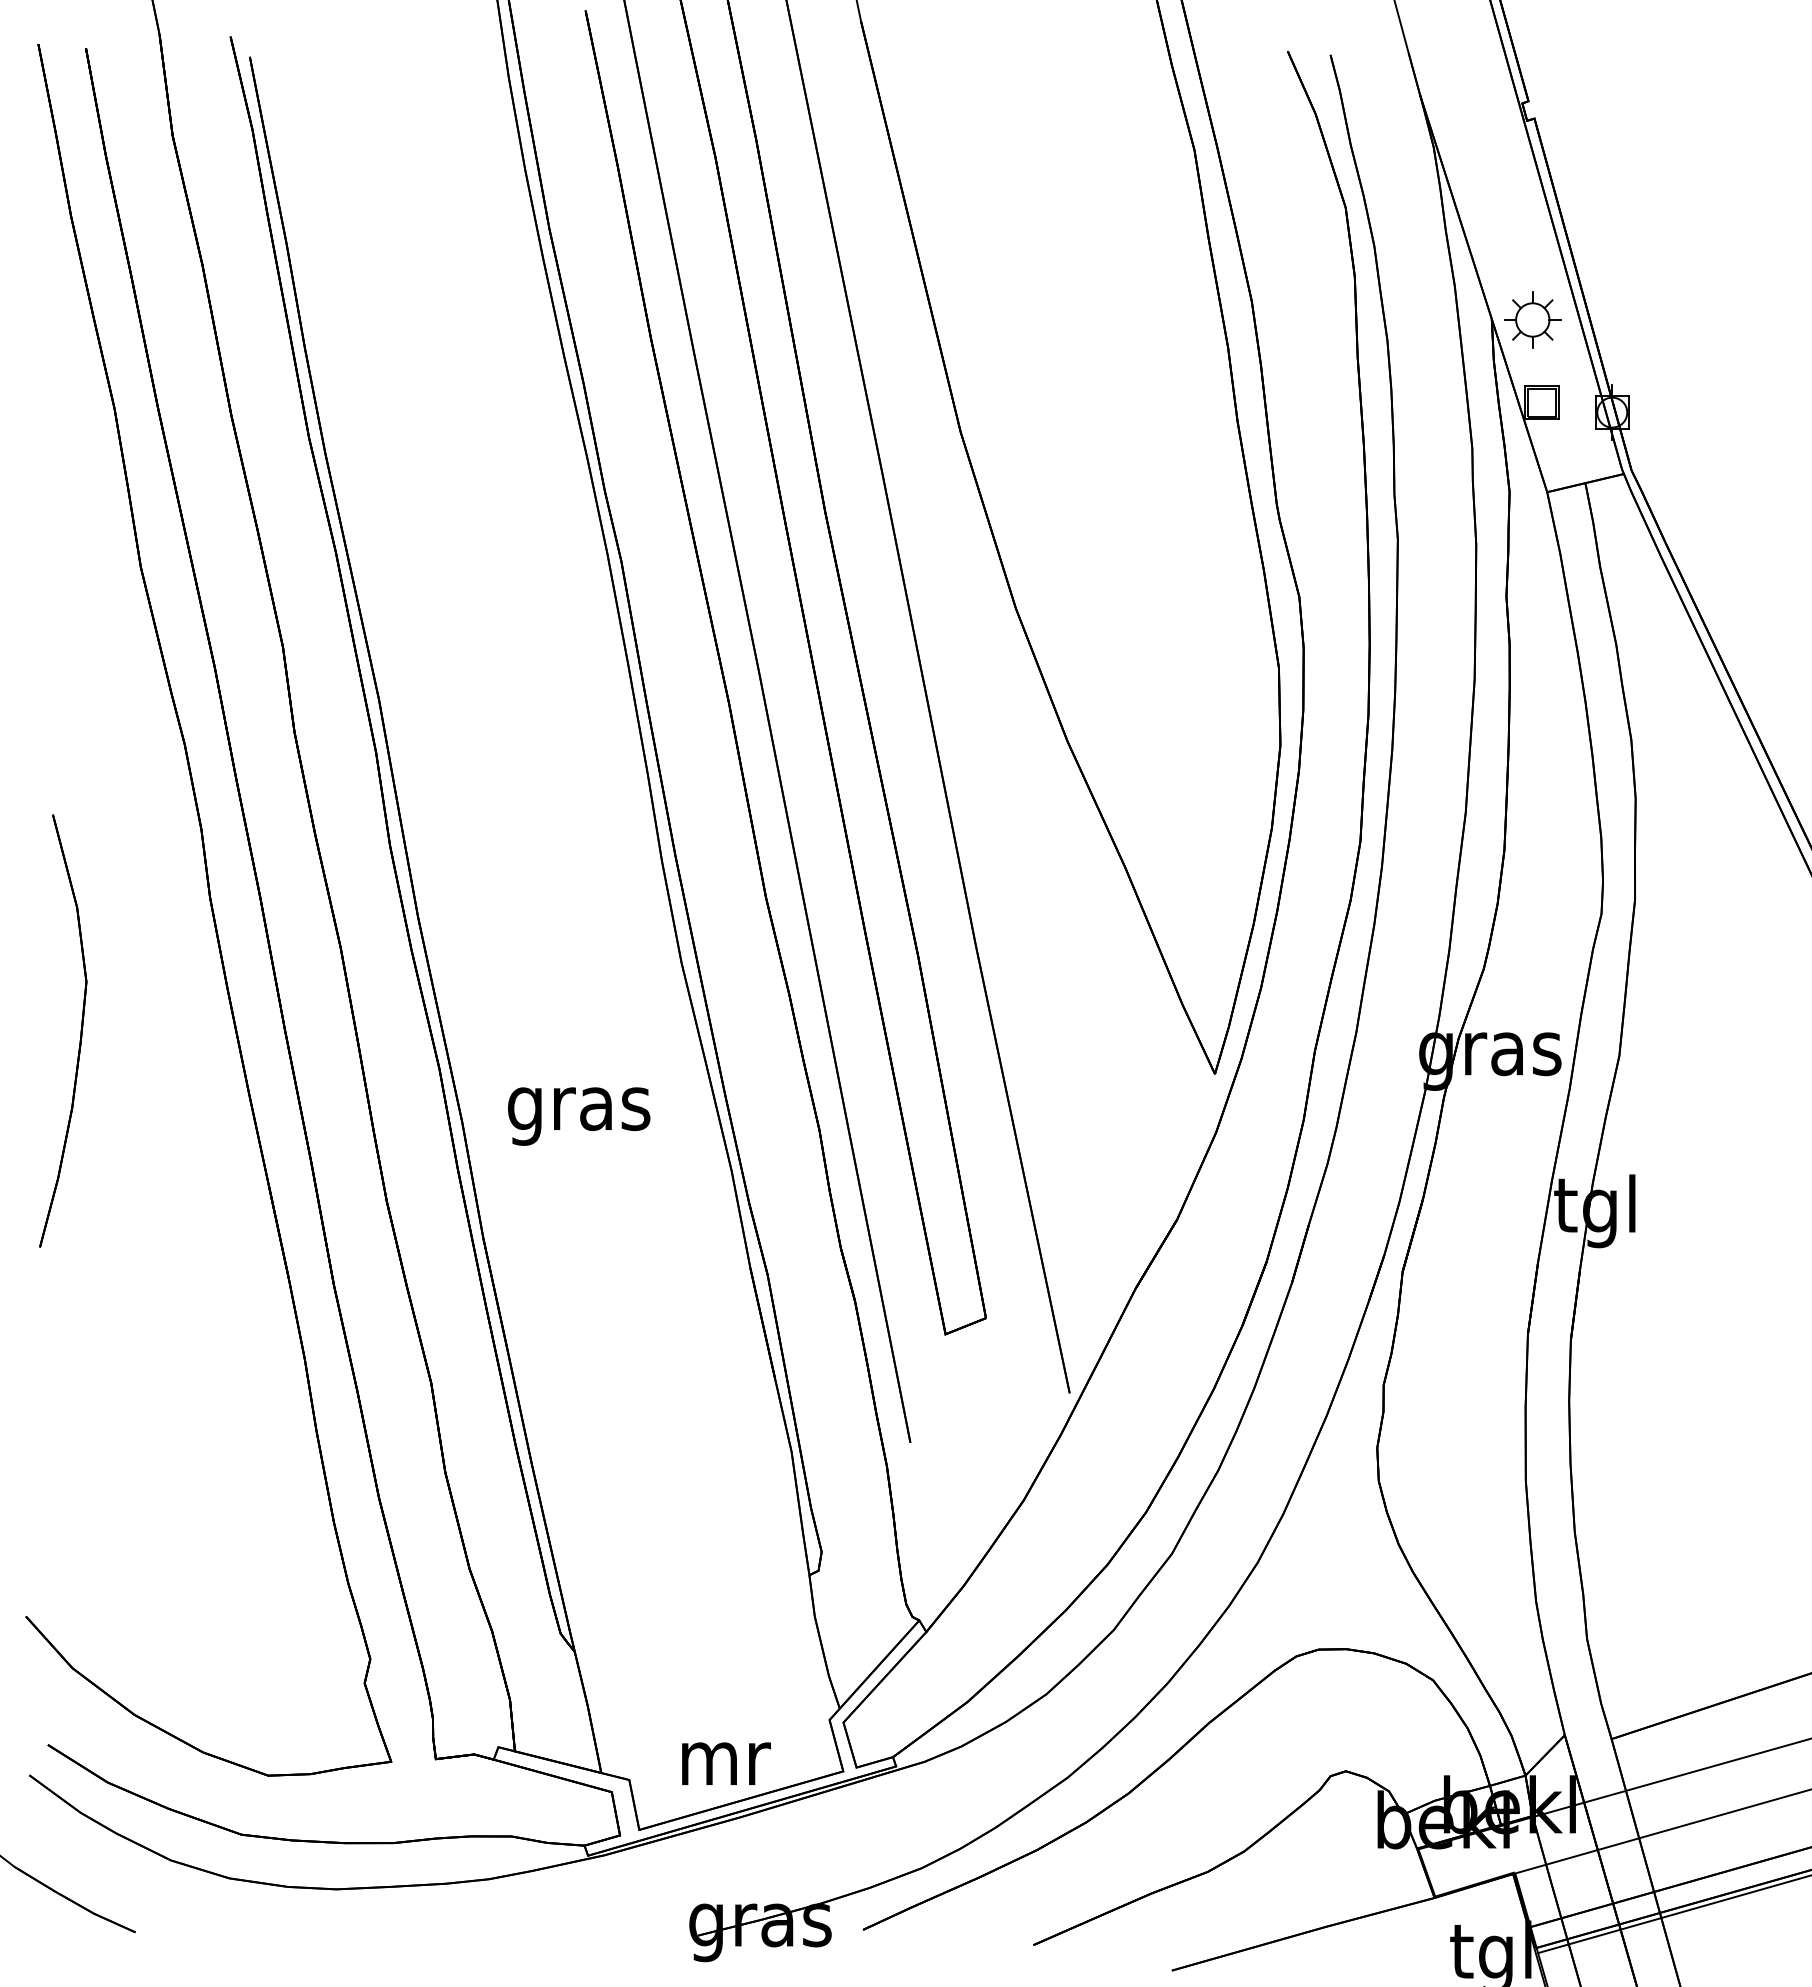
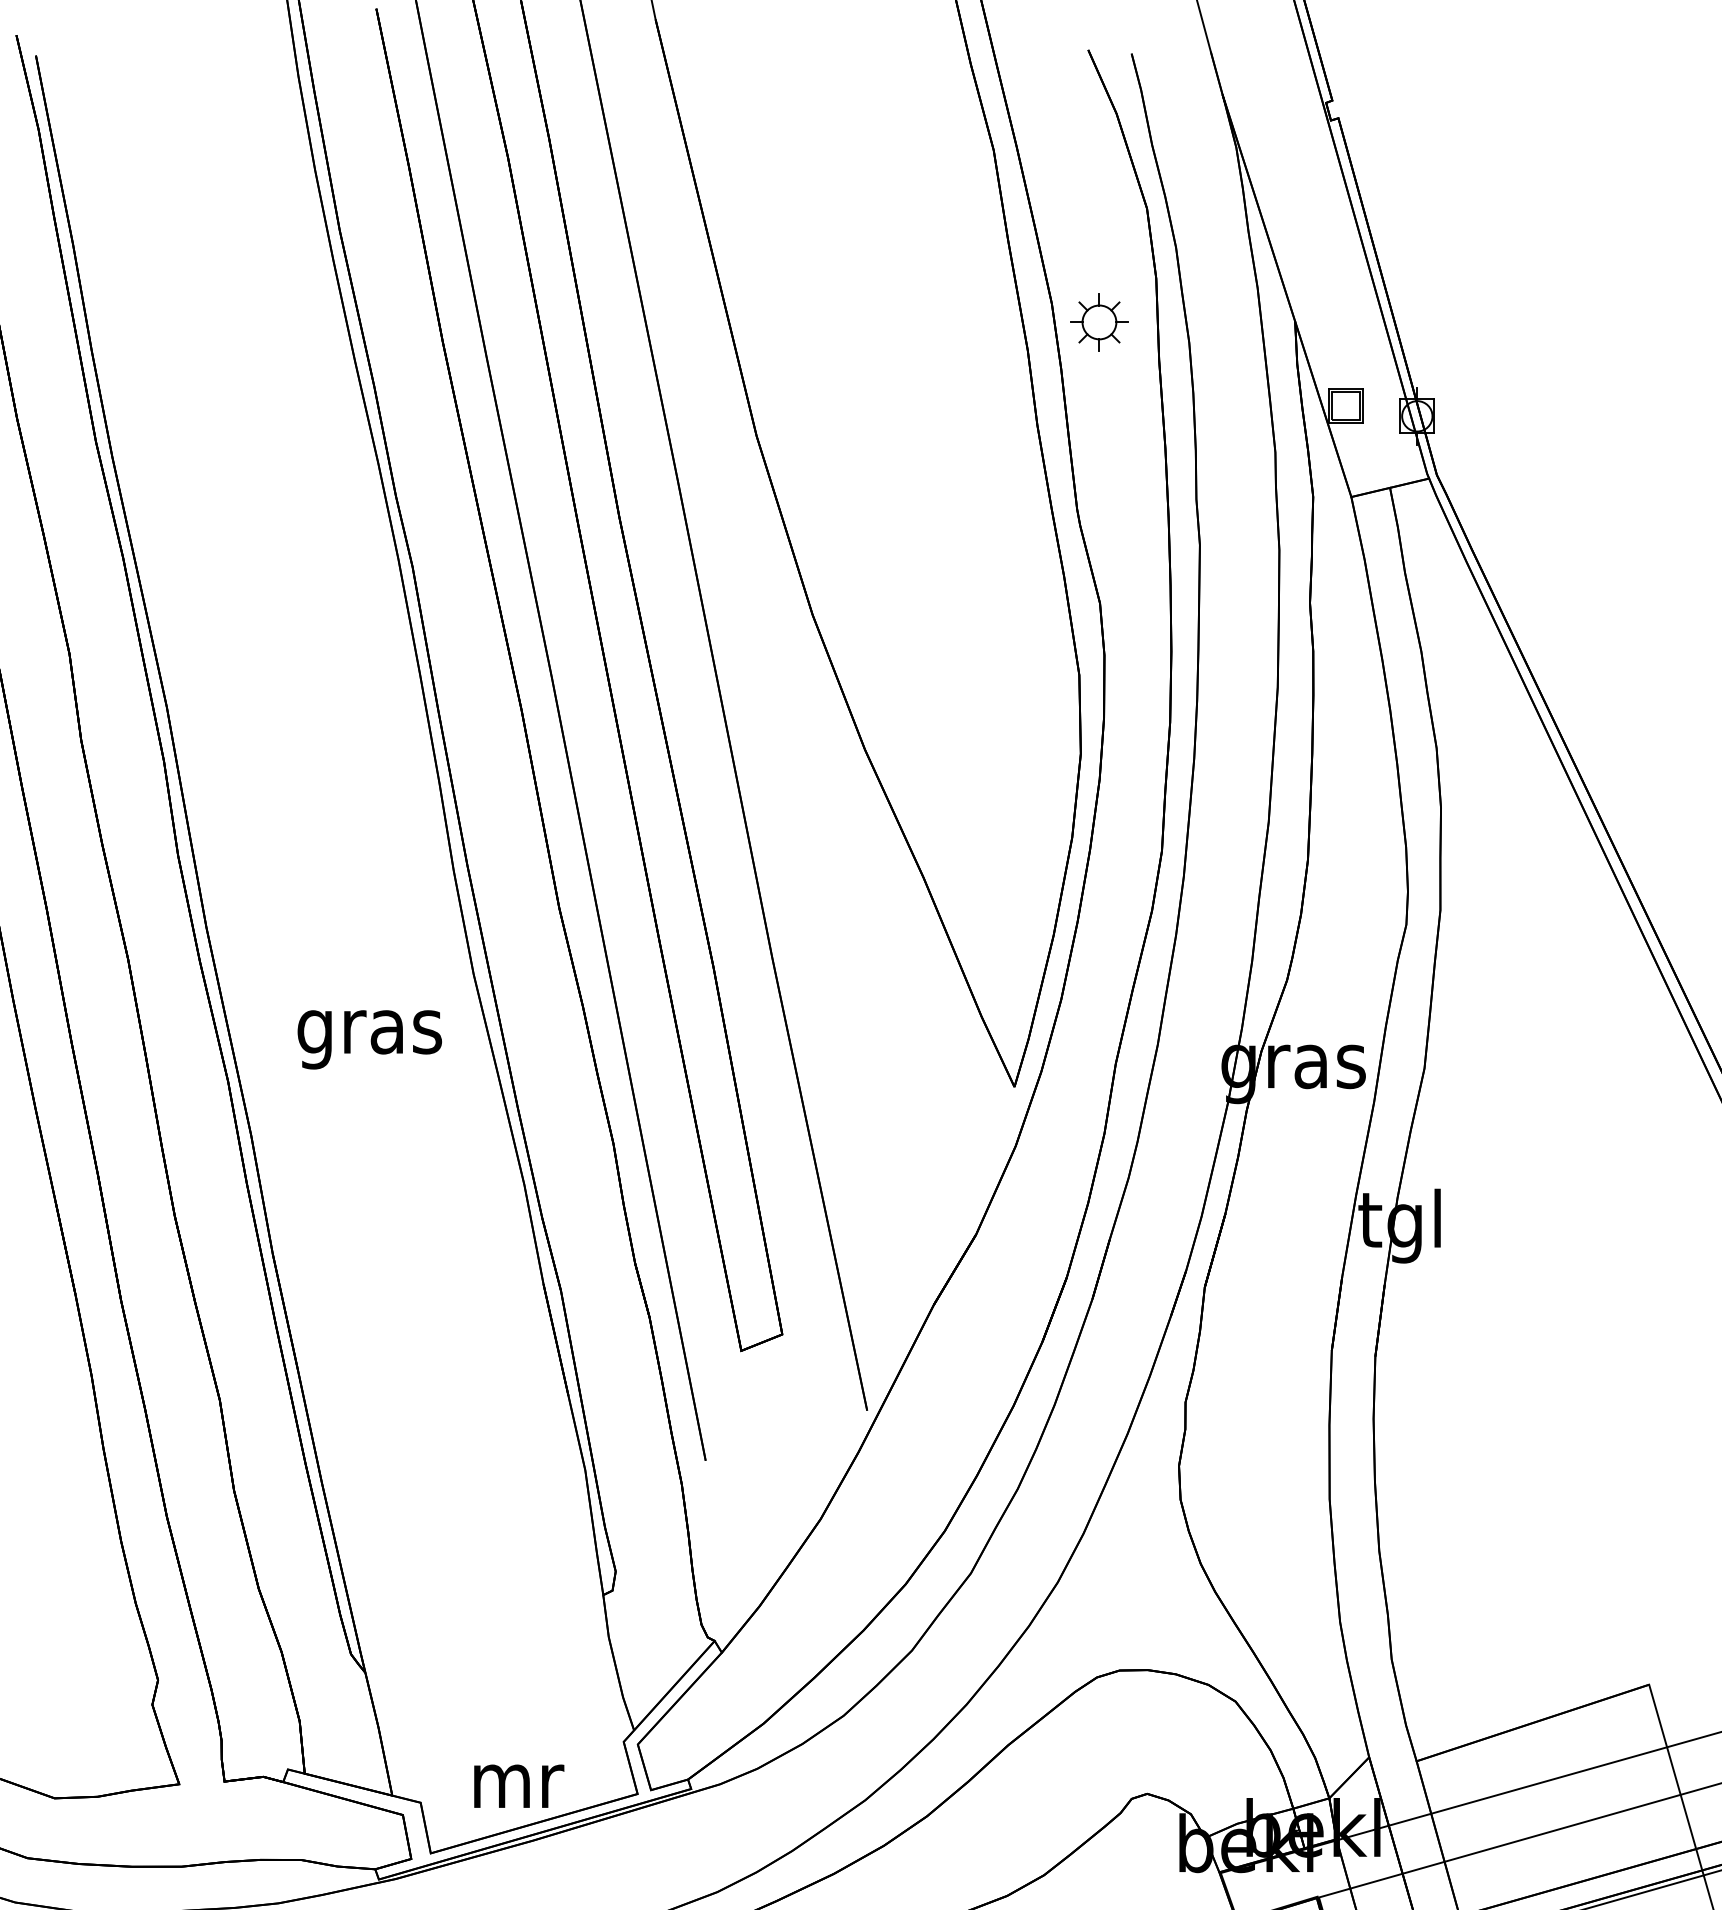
part: (1532, 319) -> (1099, 321), moved
text: (579, 1116) -> (370, 1039), moved

